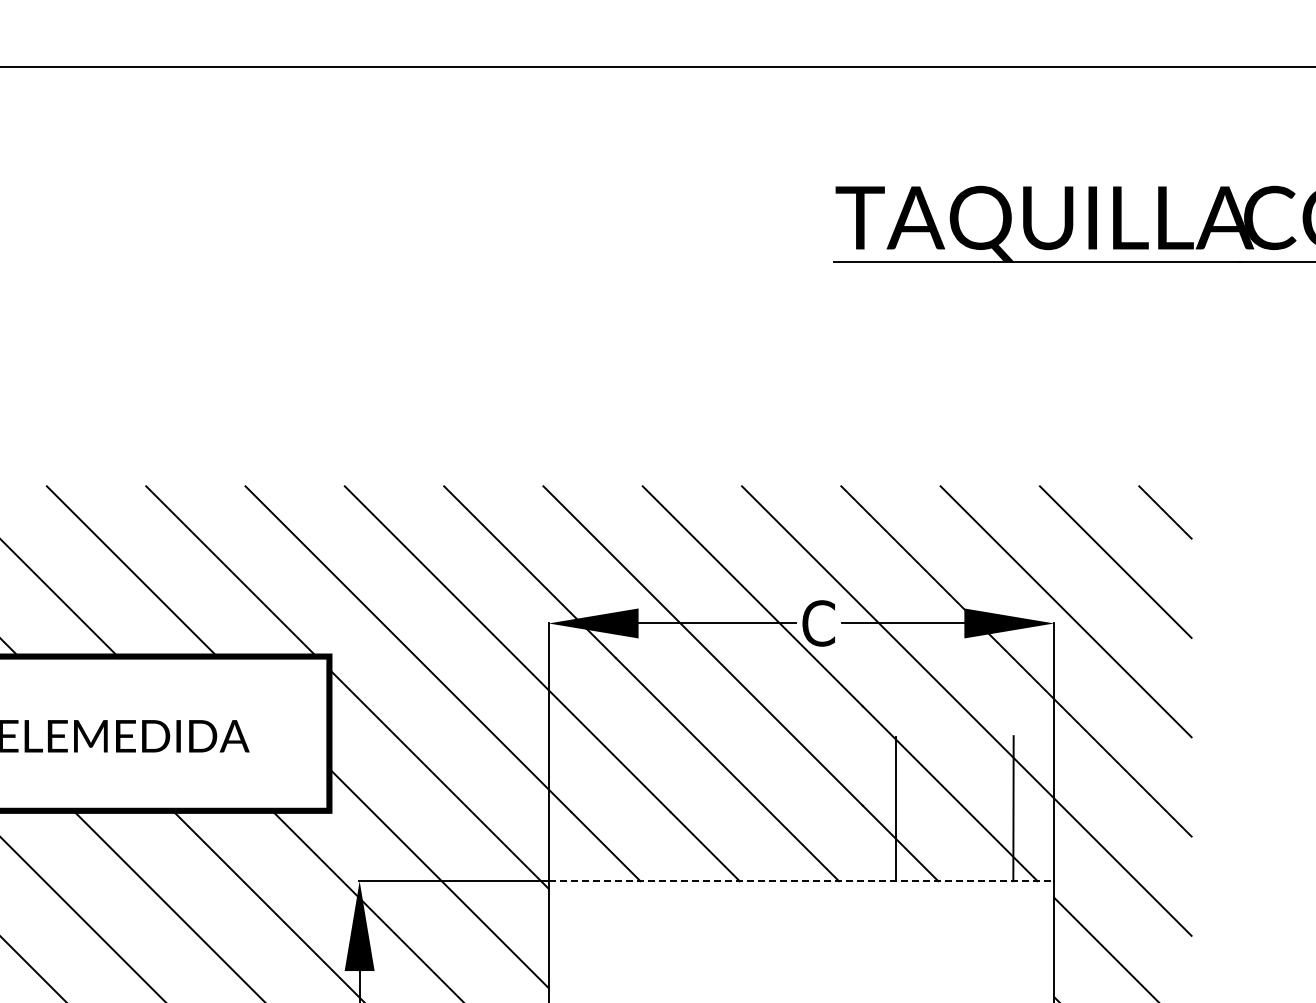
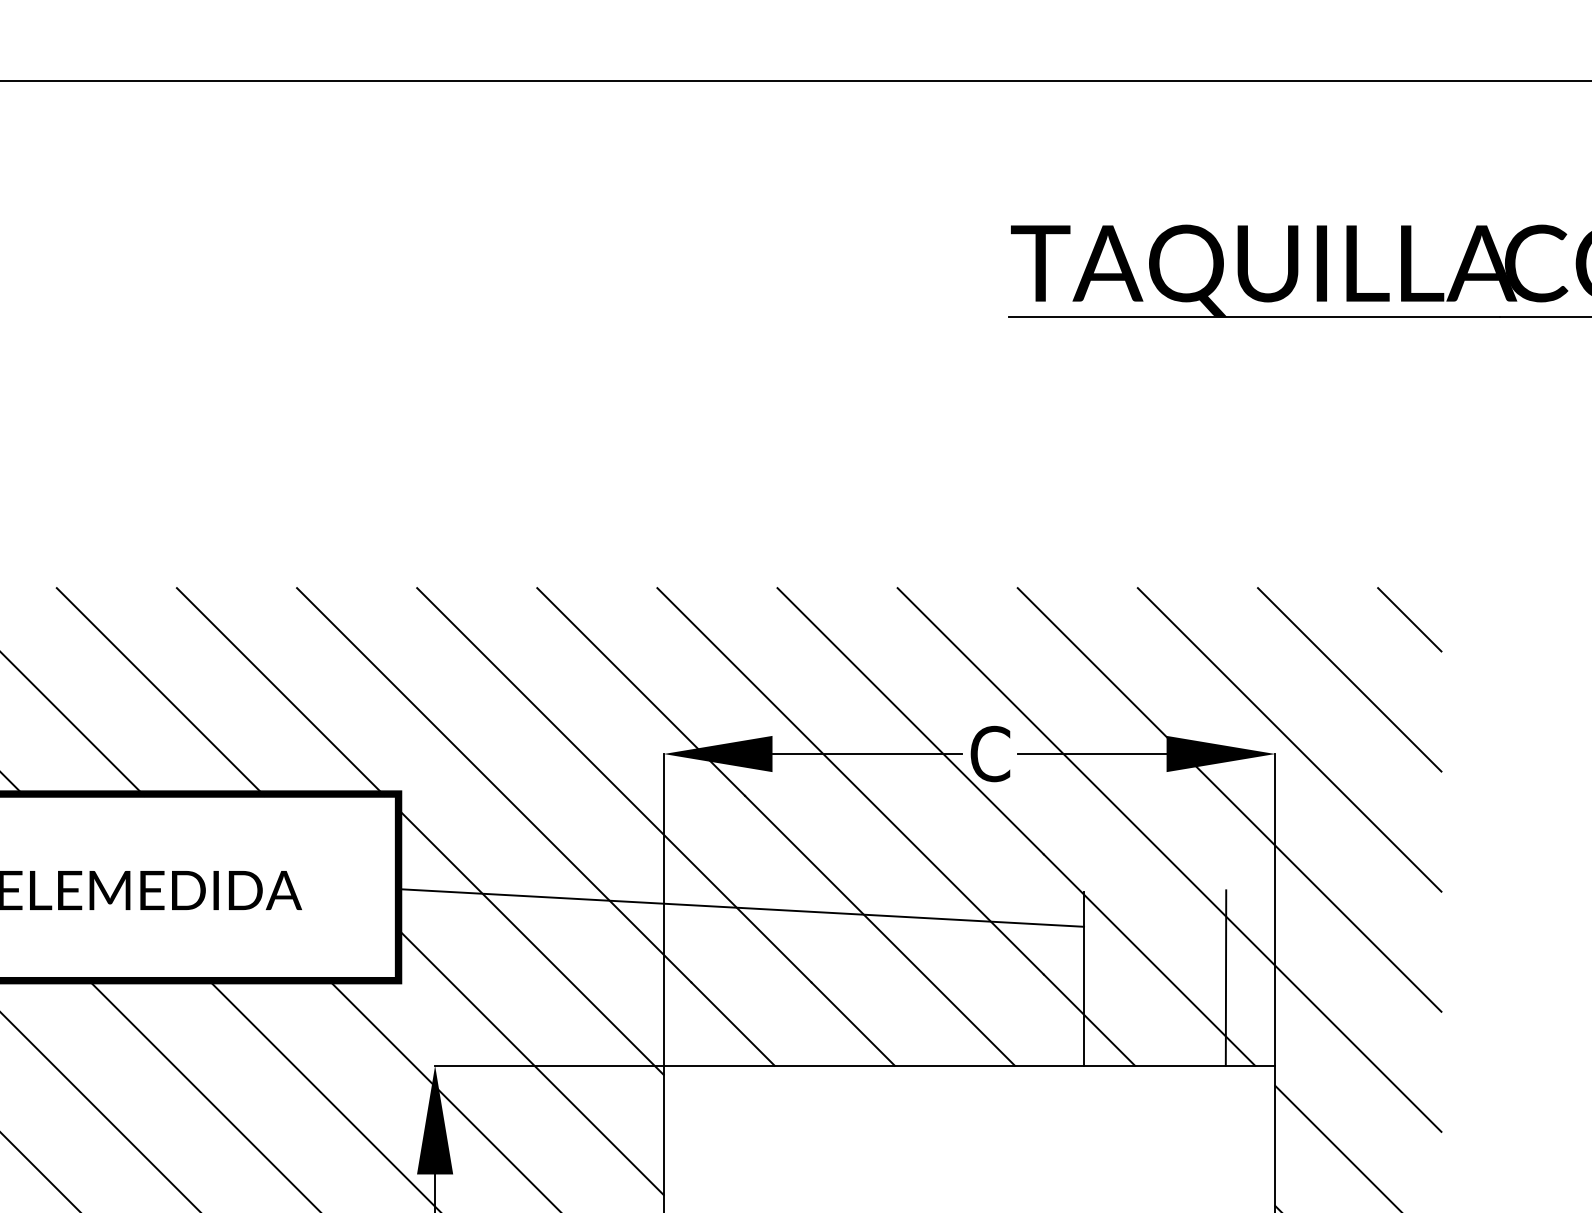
line: (612, 750) -> (740, 907), added
line: (801, 881) -> (969, 1066), dashed -> solid

